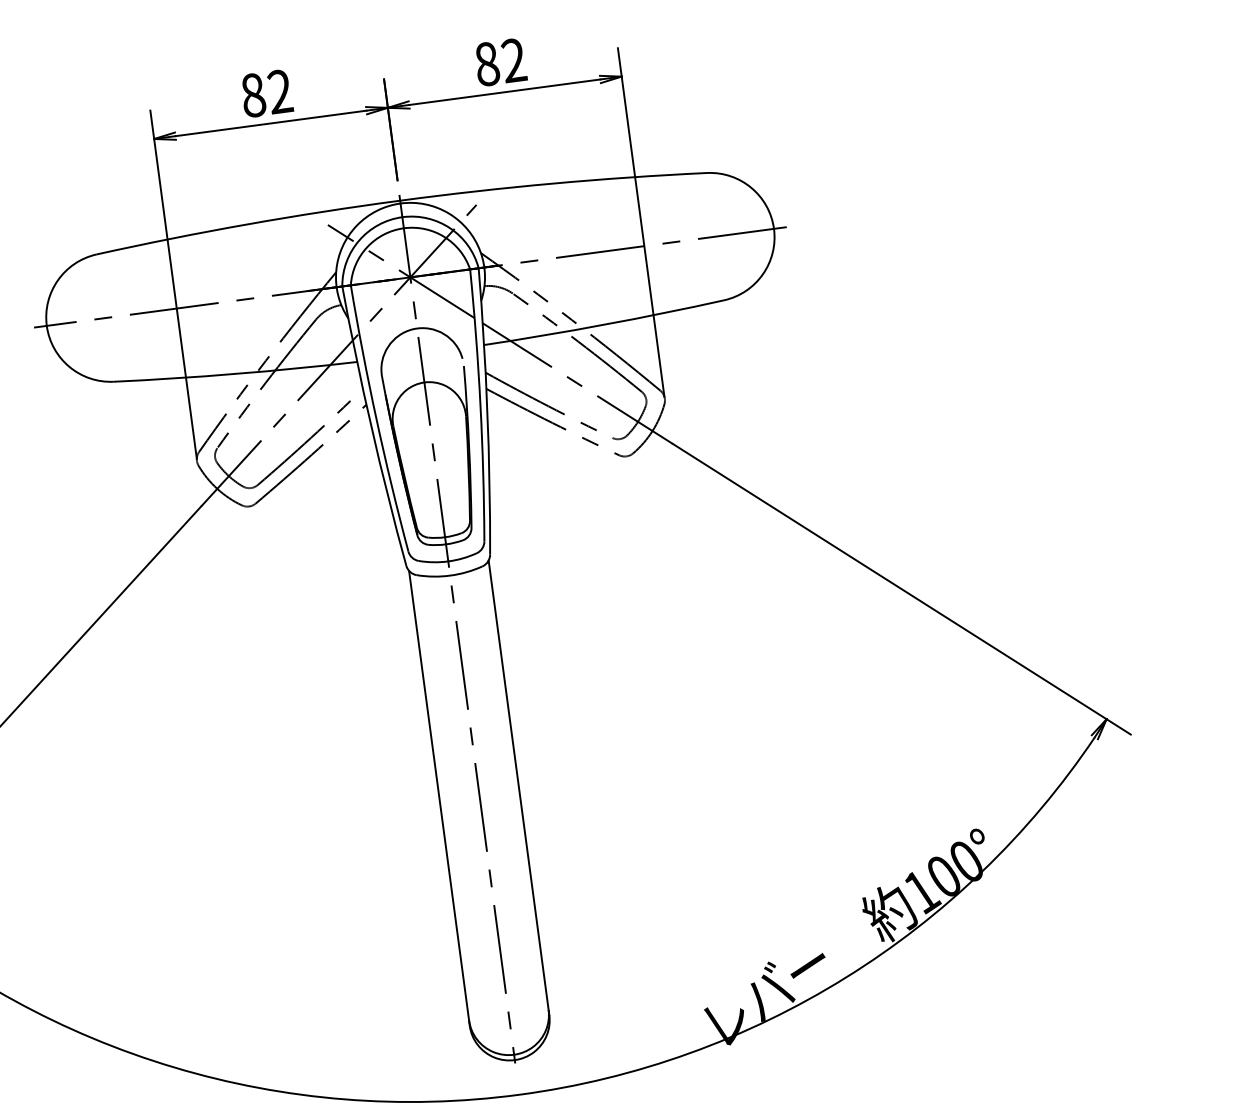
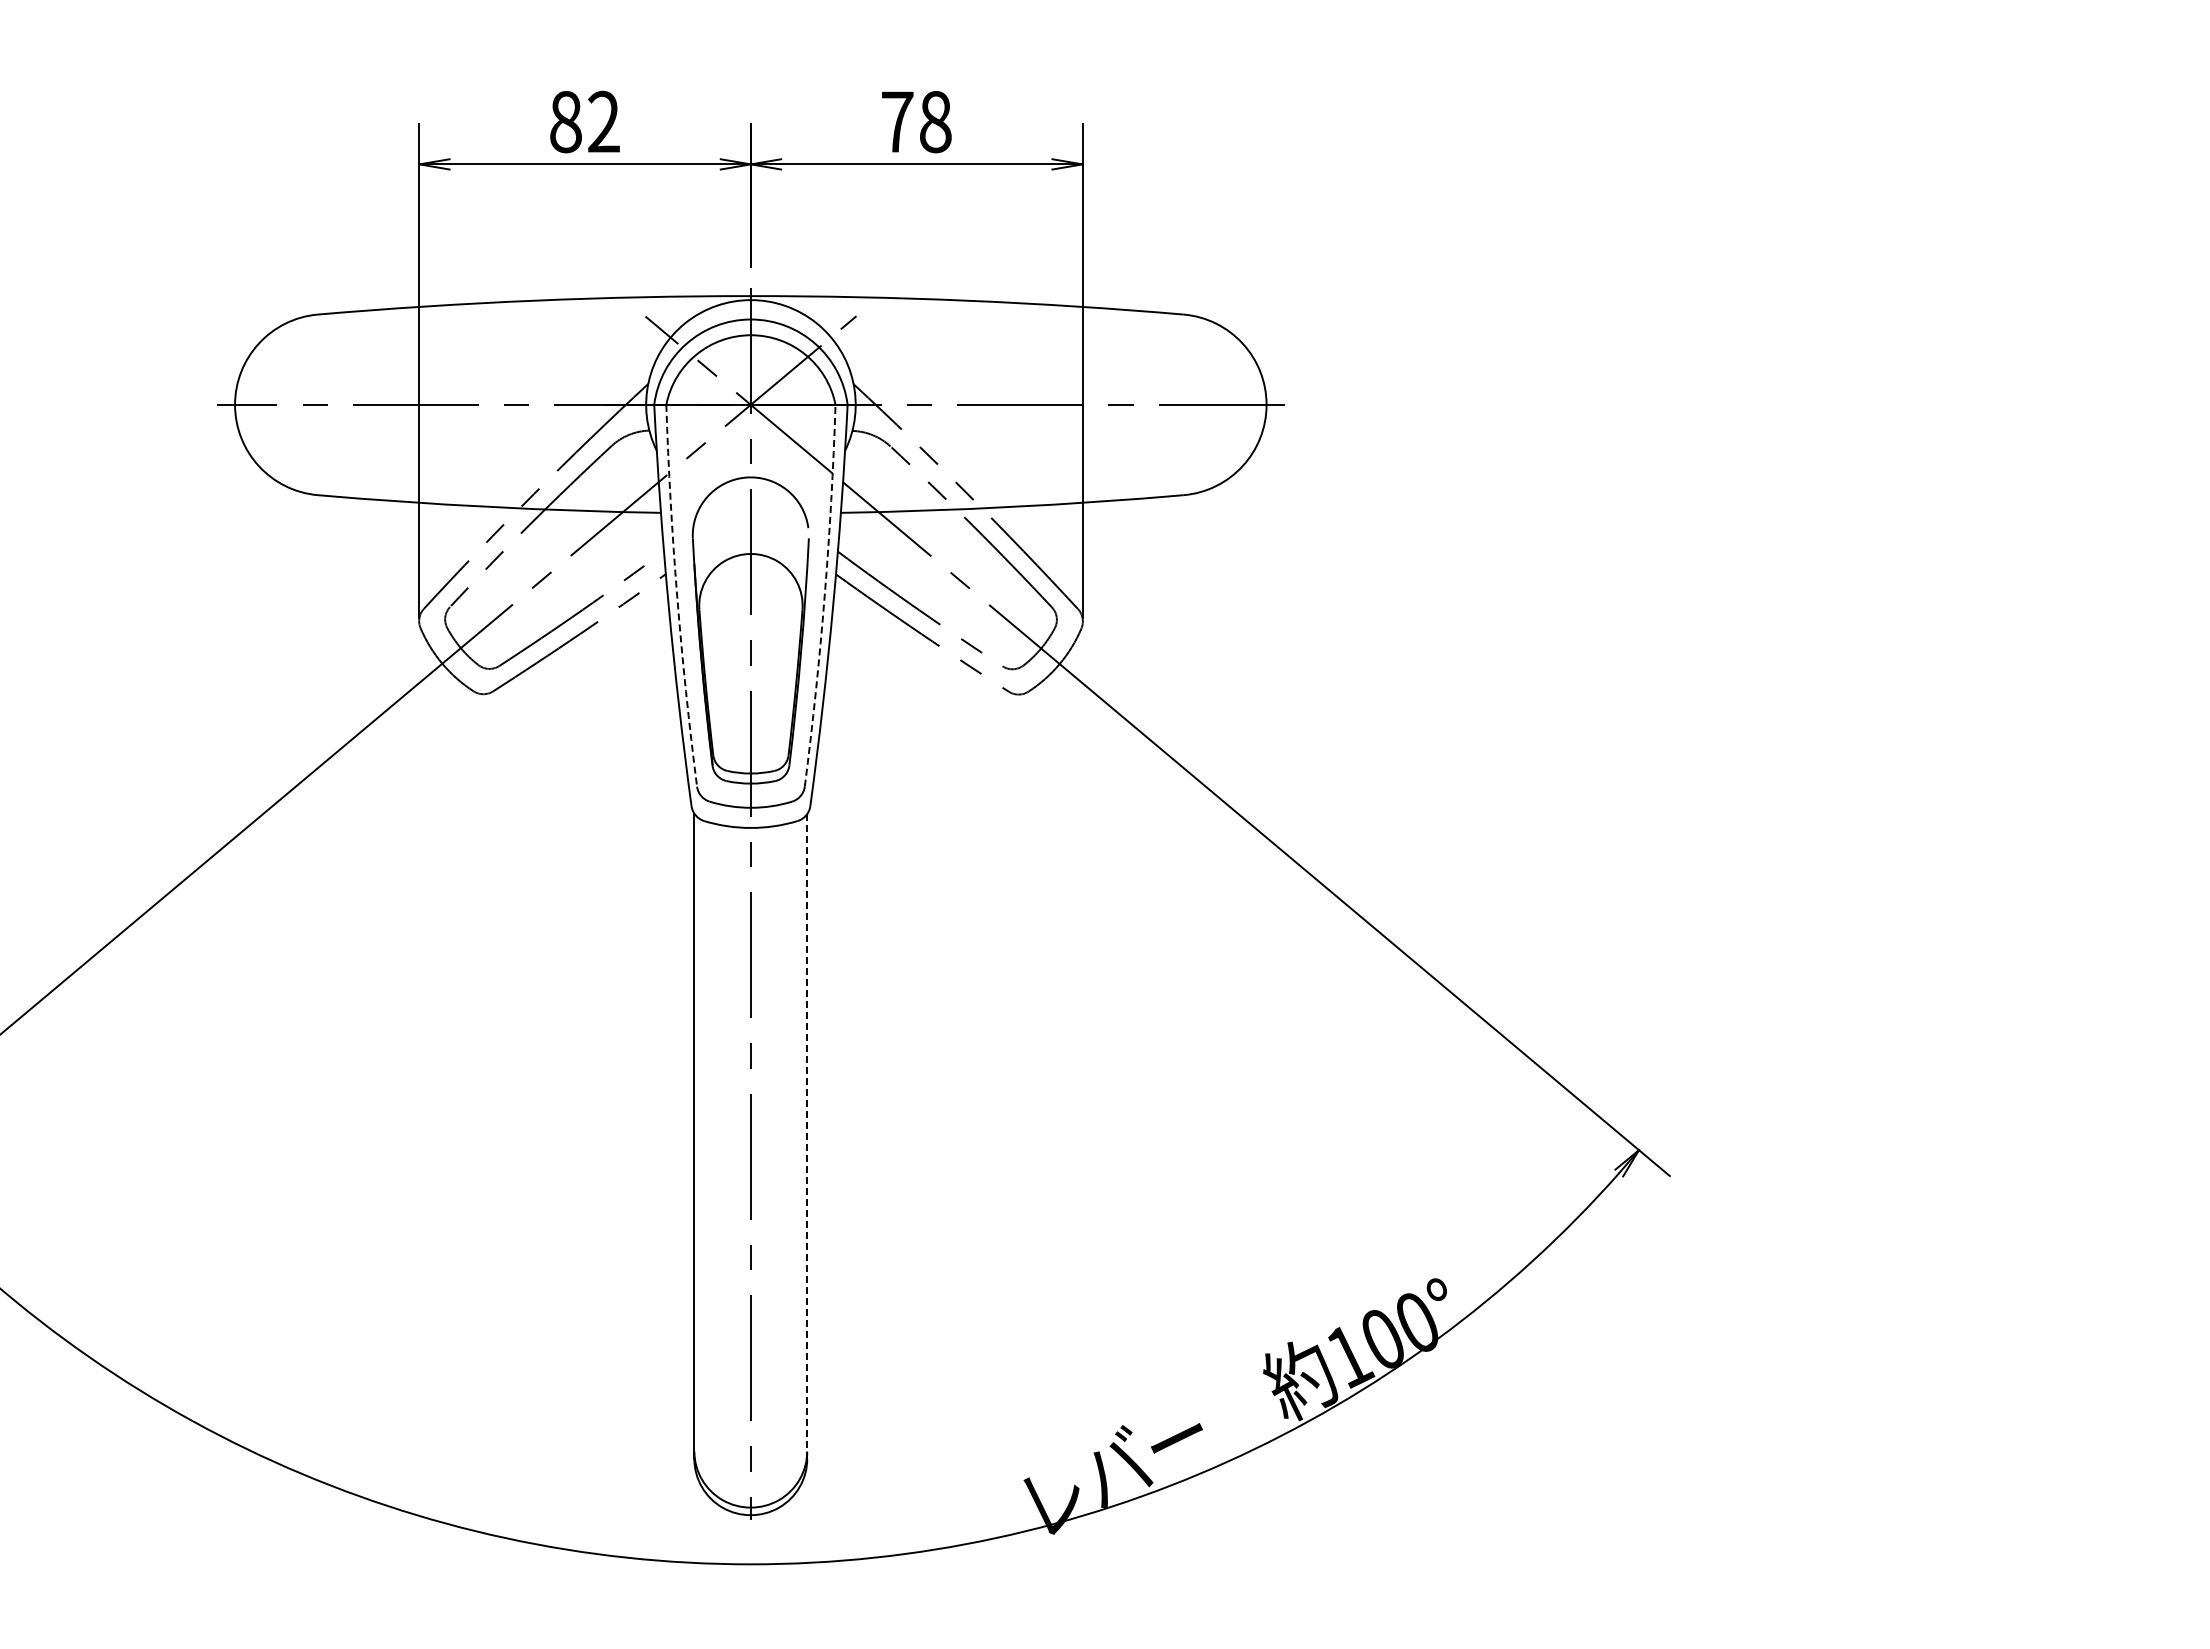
text: (500, 62) -> (916, 121), 82 -> 78
arc: (480, 405) -> (824, 596), solid -> dashed
arc: (376, 419) -> (677, 596), solid -> dashed
line: (519, 788) -> (807, 1137), solid -> dashed

